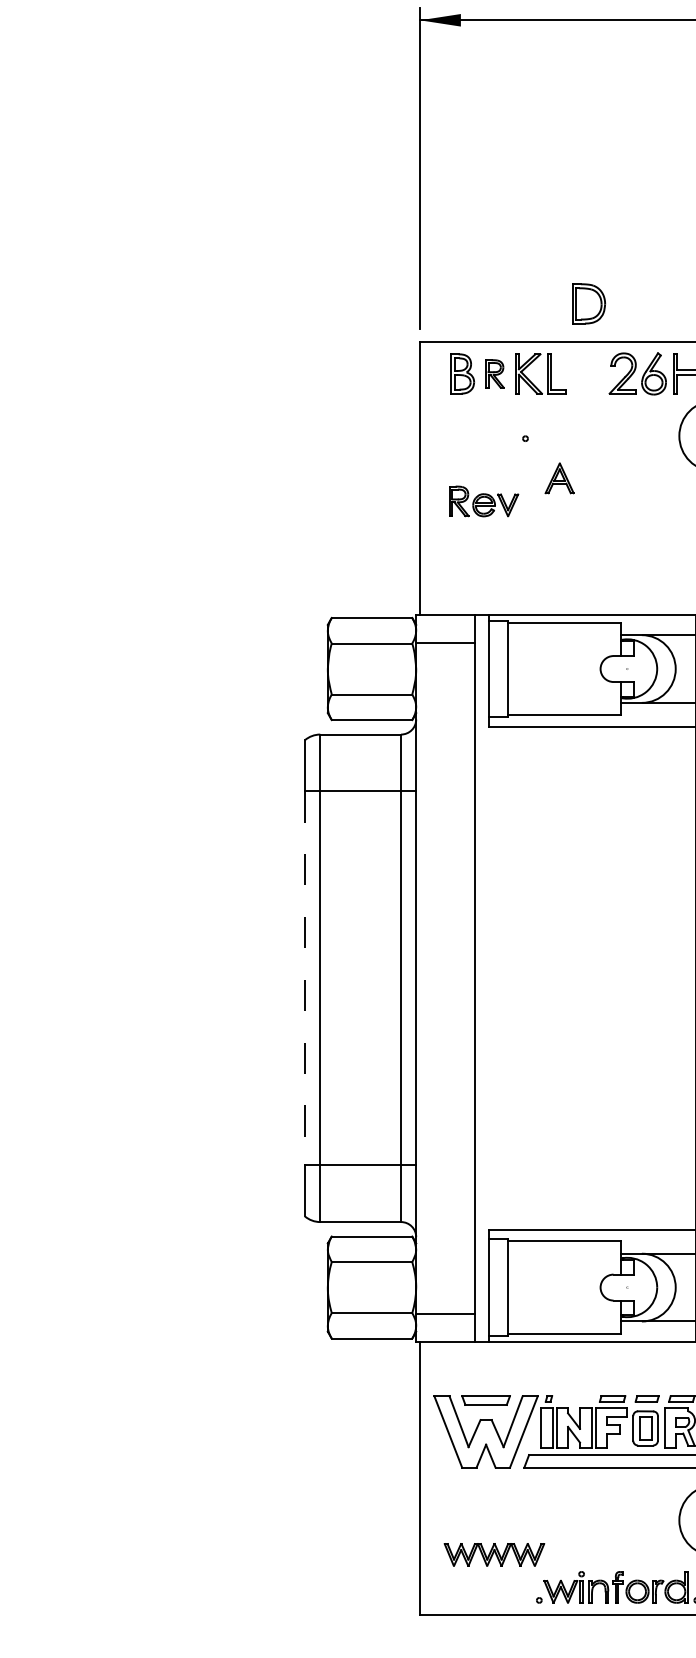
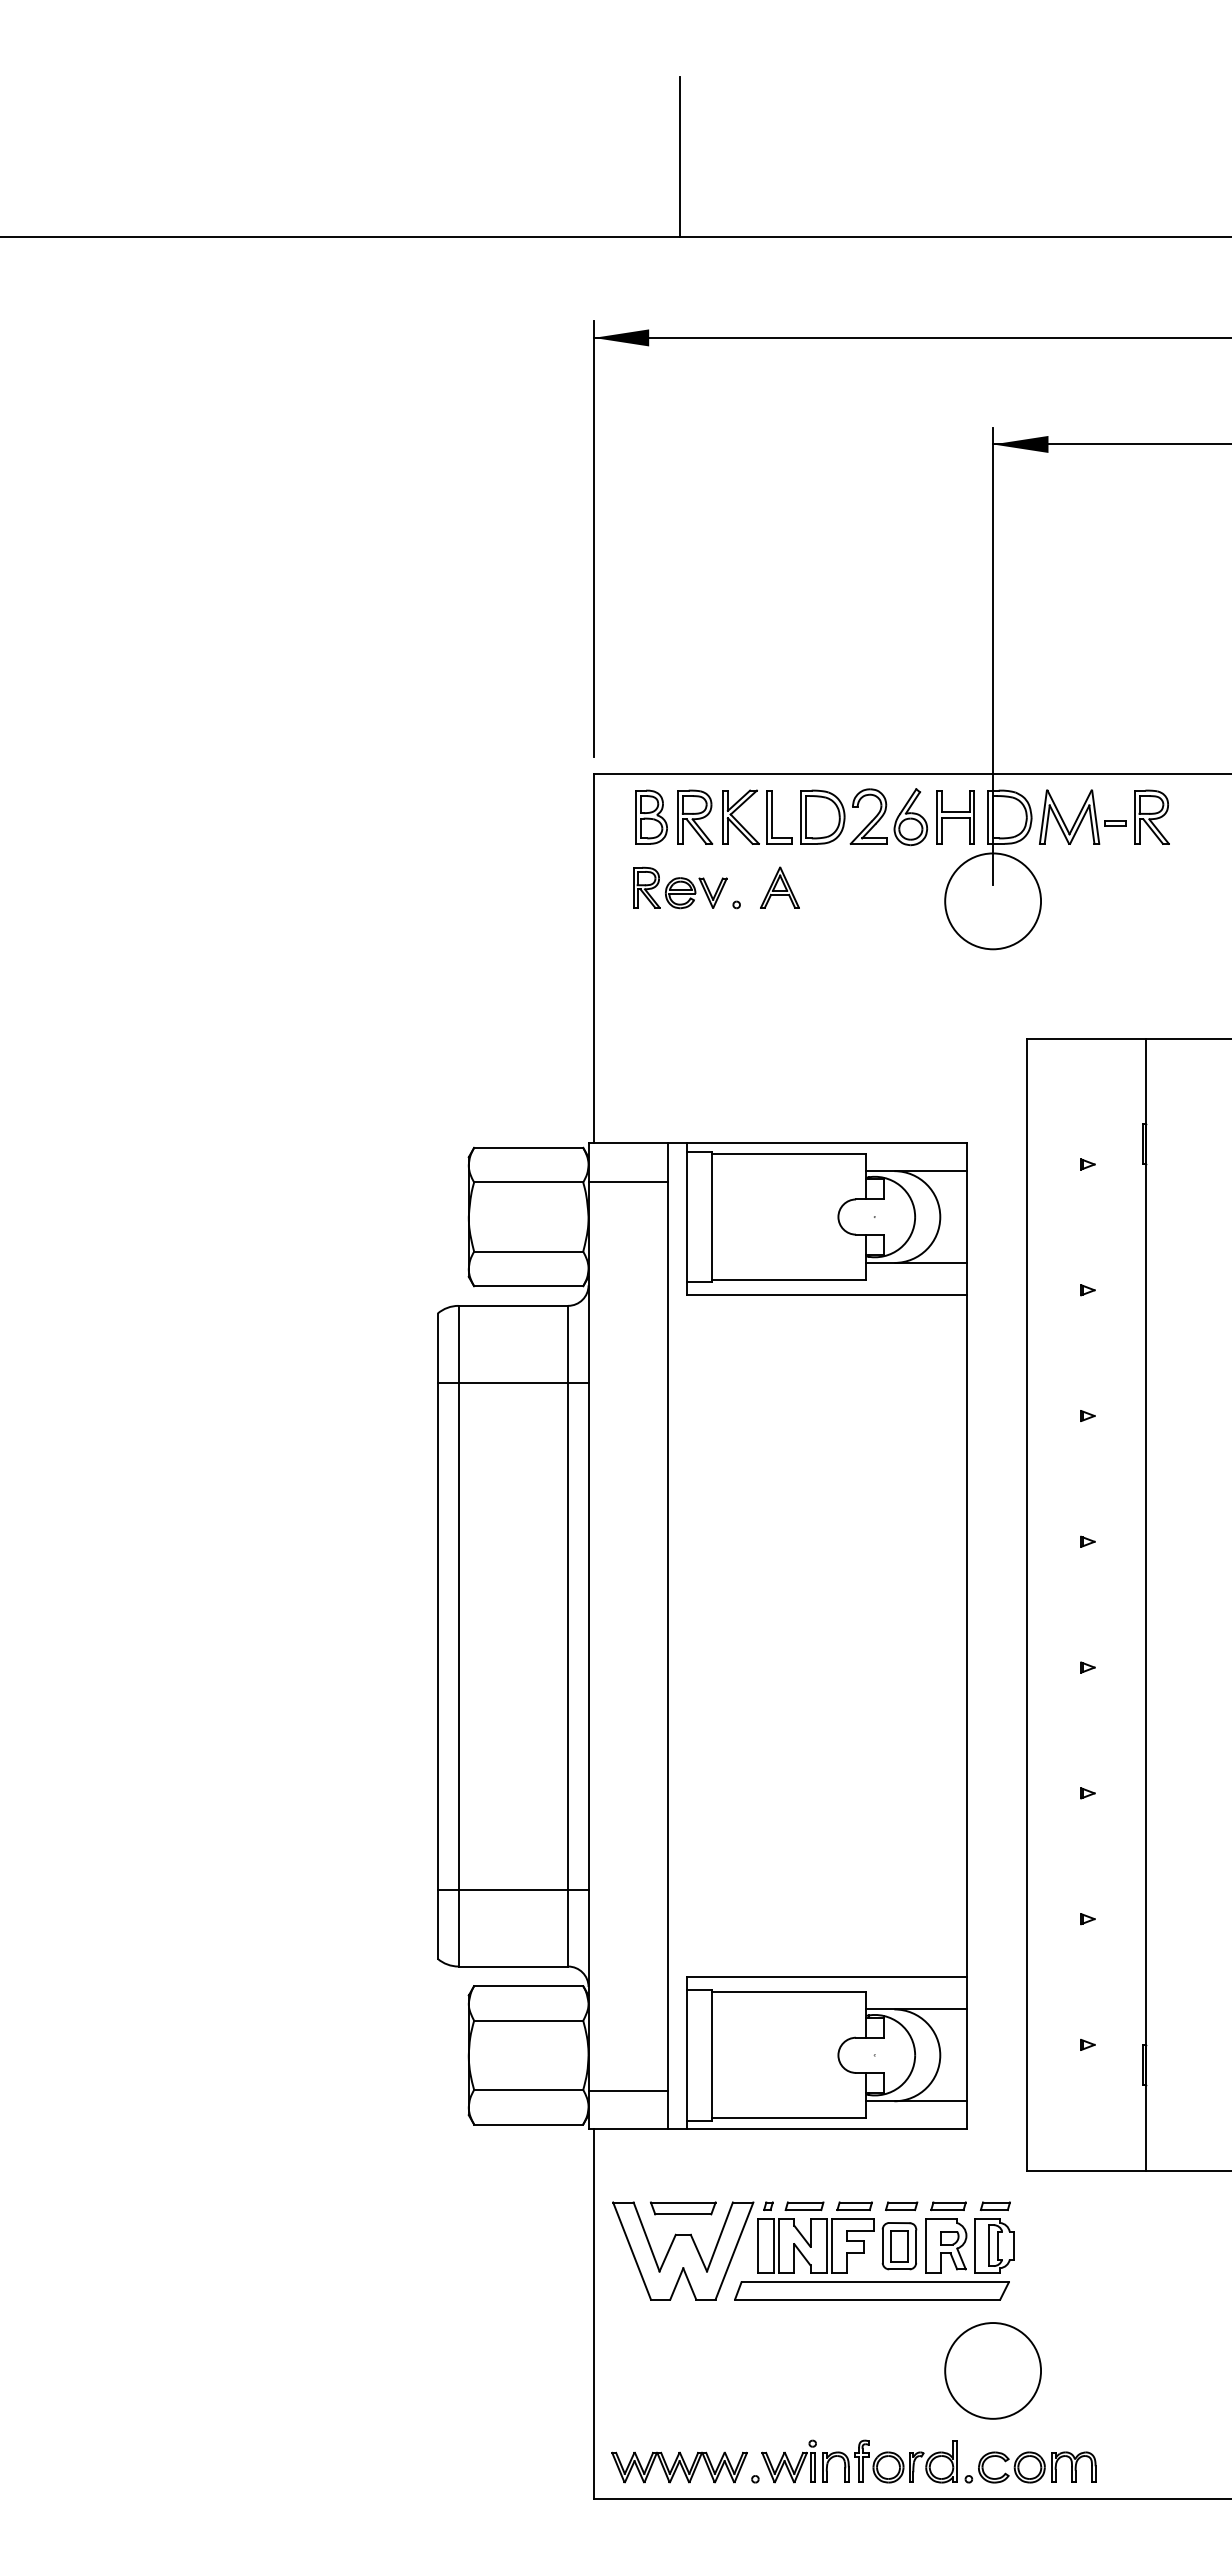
part: (588, 303) -> (822, 816), moved
part: (495, 373) -> (695, 816), size x1.43
part: (559, 478) -> (779, 887), moved
part: (484, 501) -> (680, 887), moved
line: (304, 978) -> (437, 1636), dashed -> solid
part: (575, 1398) -> (804, 2205), added
part: (494, 1554) -> (679, 2467), moved

